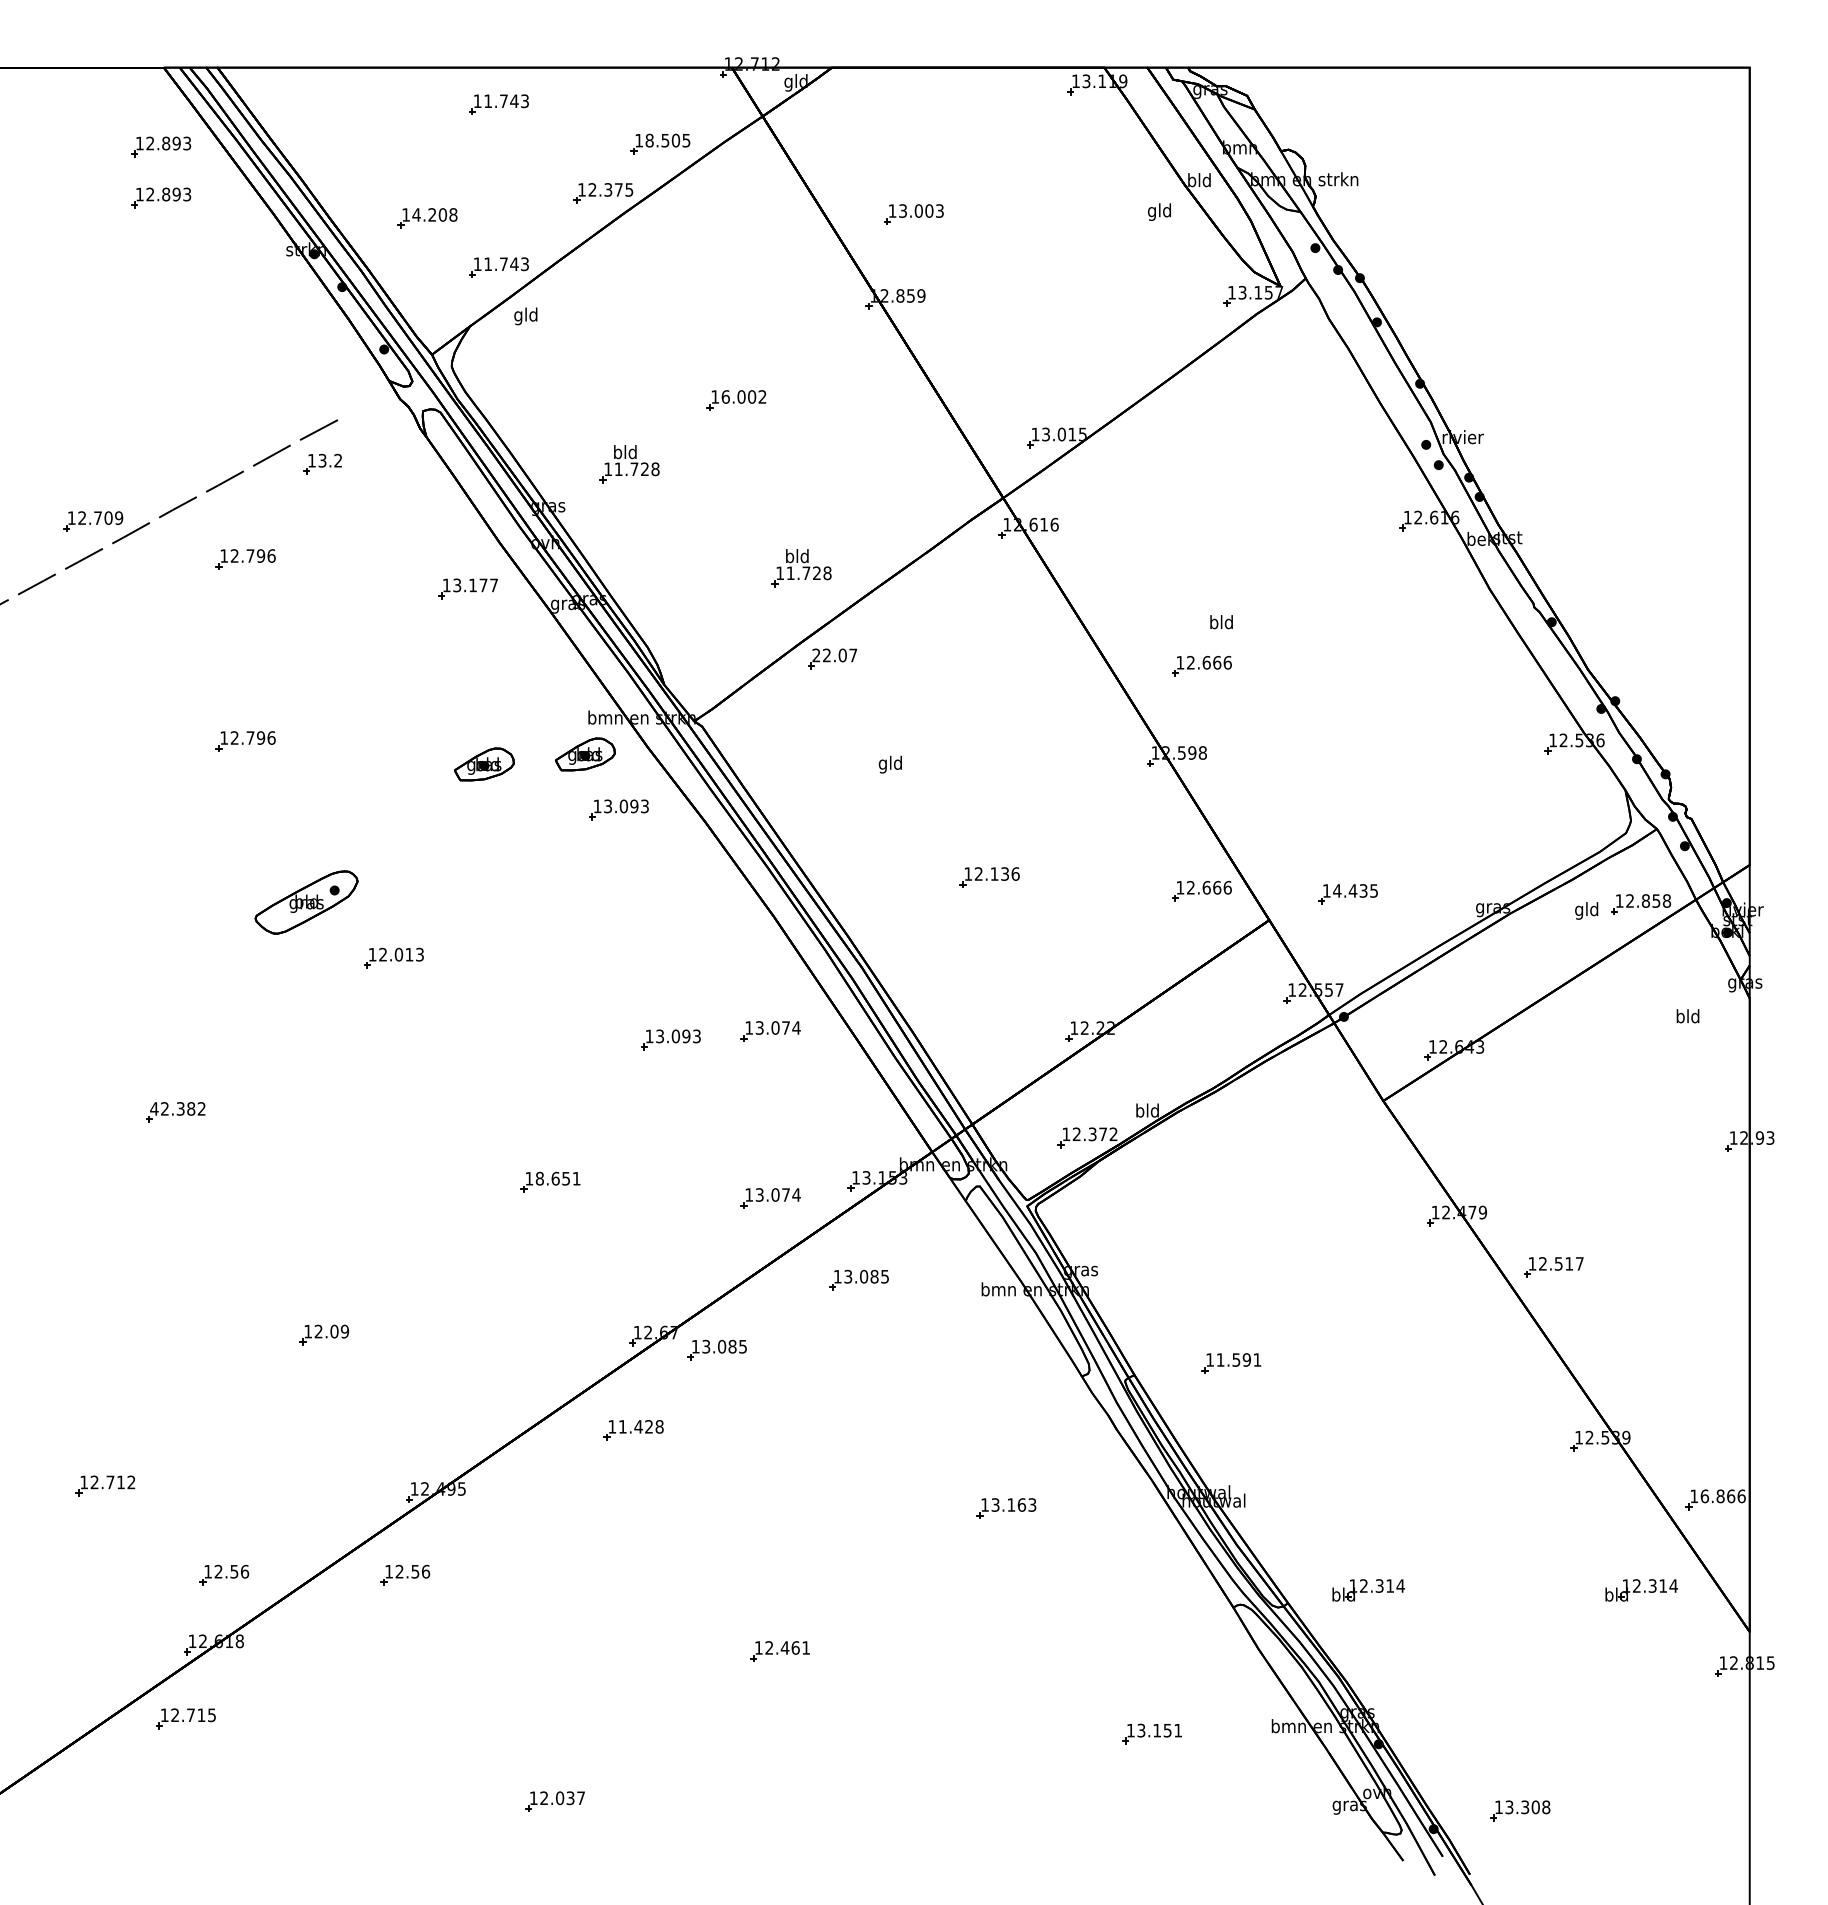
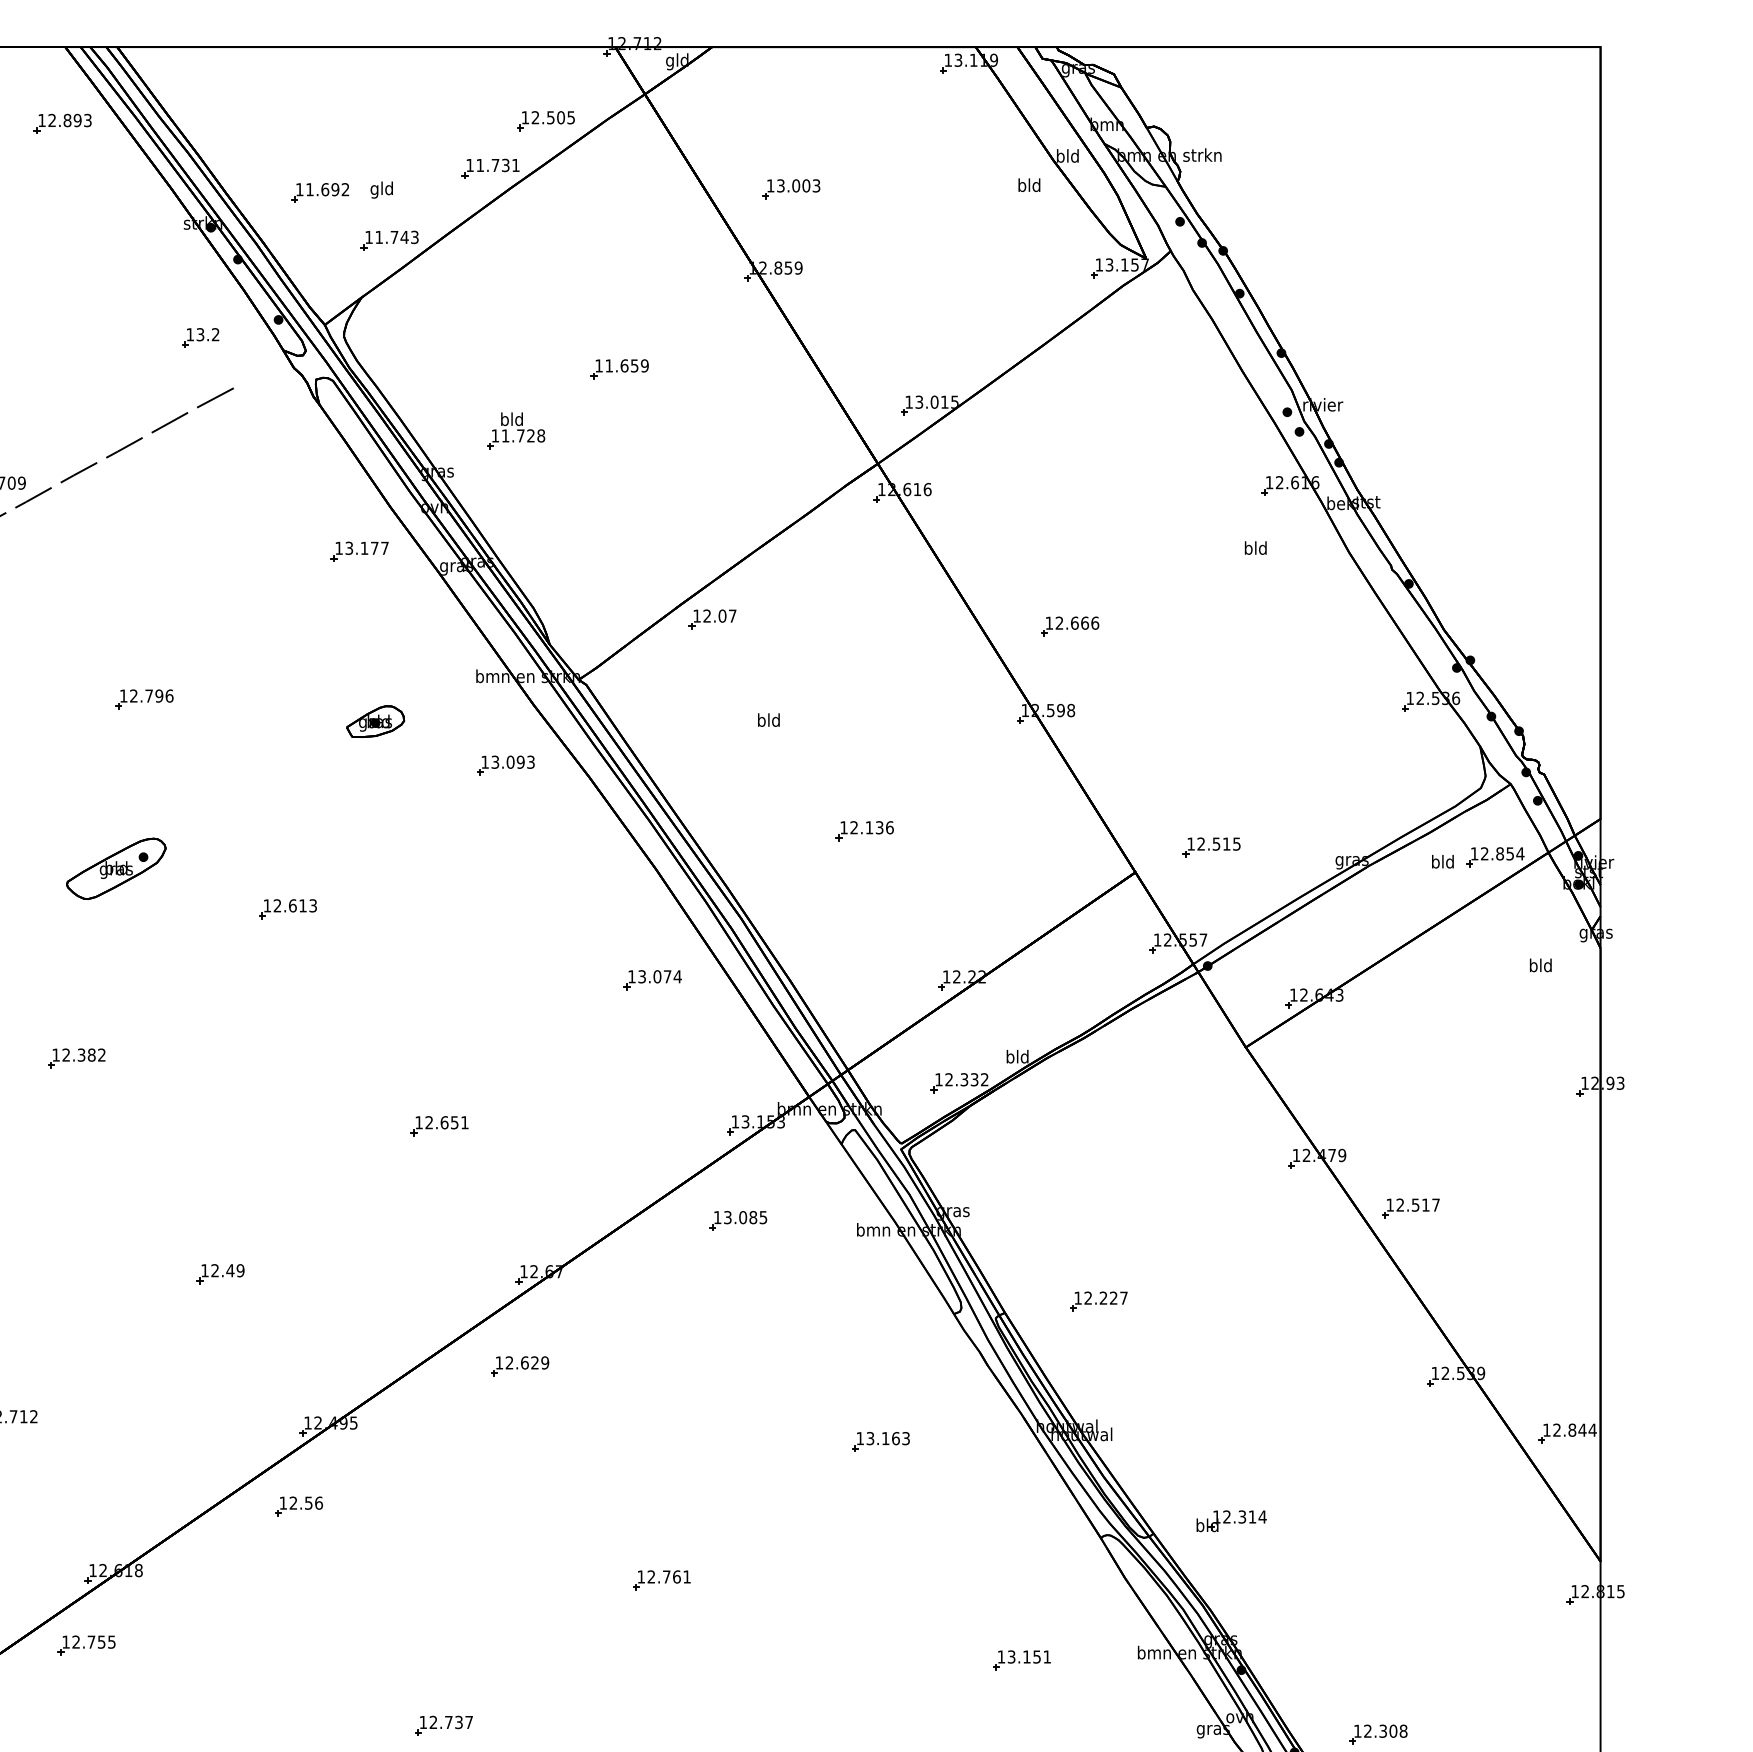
part: (498, 104) -> (389, 82), removed
text: (649, 140) -> (535, 117), 18.505 -> 12.505
text: (610, 189) -> (497, 165), 12.375 -> 11.731
part: (161, 197) -> (62, 172), removed
text: (1152, 211) -> (1022, 186), gld -> bld
text: (434, 214) -> (327, 189), 14.208 -> 11.692
text: (525, 316) -> (381, 190), moved
text: (743, 396) -> (626, 365), 16.002 -> 11.659
part: (322, 463) -> (200, 337), moved
part: (245, 559) -> (144, 523), removed
part: (801, 568) -> (682, 531), removed
text: (1221, 622) -> (1255, 548), moved
text: (816, 654) -> (697, 615), 22.07 -> 12.07
part: (585, 754) -> (473, 712), removed
text: (882, 764) -> (760, 721), gld -> bld
text: (1350, 890) -> (1214, 843), 14.435 -> 12.515
part: (1201, 891) -> (1069, 844), removed
text: (1666, 900) -> (1519, 853), 12.858 -> 12.854
part: (306, 902) -> (116, 868), moved
text: (1579, 910) -> (1435, 863), gld -> bld
text: (399, 954) -> (293, 905), 12.013 -> 12.613
part: (670, 1039) -> (555, 987), removed
text: (154, 1108) -> (56, 1054), 42.382 -> 12.382
text: (1103, 1134) -> (974, 1079), 12.372 -> 12.332
text: (539, 1178) -> (428, 1122), 18.651 -> 12.651
part: (770, 1198) -> (652, 1141), removed
text: (334, 1331) -> (230, 1270), 12.09 -> 12.49
part: (716, 1349) -> (600, 1288), removed
text: (1238, 1359) -> (1105, 1297), 11.591 -> 12.227
text: (640, 1426) -> (526, 1362), 11.428 -> 12.629
text: (1722, 1496) -> (1574, 1430), 16.866 -> 12.844
part: (224, 1574) -> (123, 1505), removed
part: (1641, 1590) -> (1495, 1521), removed
text: (784, 1647) -> (666, 1576), 12.461 -> 12.761
text: (201, 1715) -> (101, 1642), 12.715 -> 12.755
text: (560, 1798) -> (449, 1722), 12.037 -> 12.737
text: (1509, 1807) -> (1367, 1731), 13.308 -> 12.308

